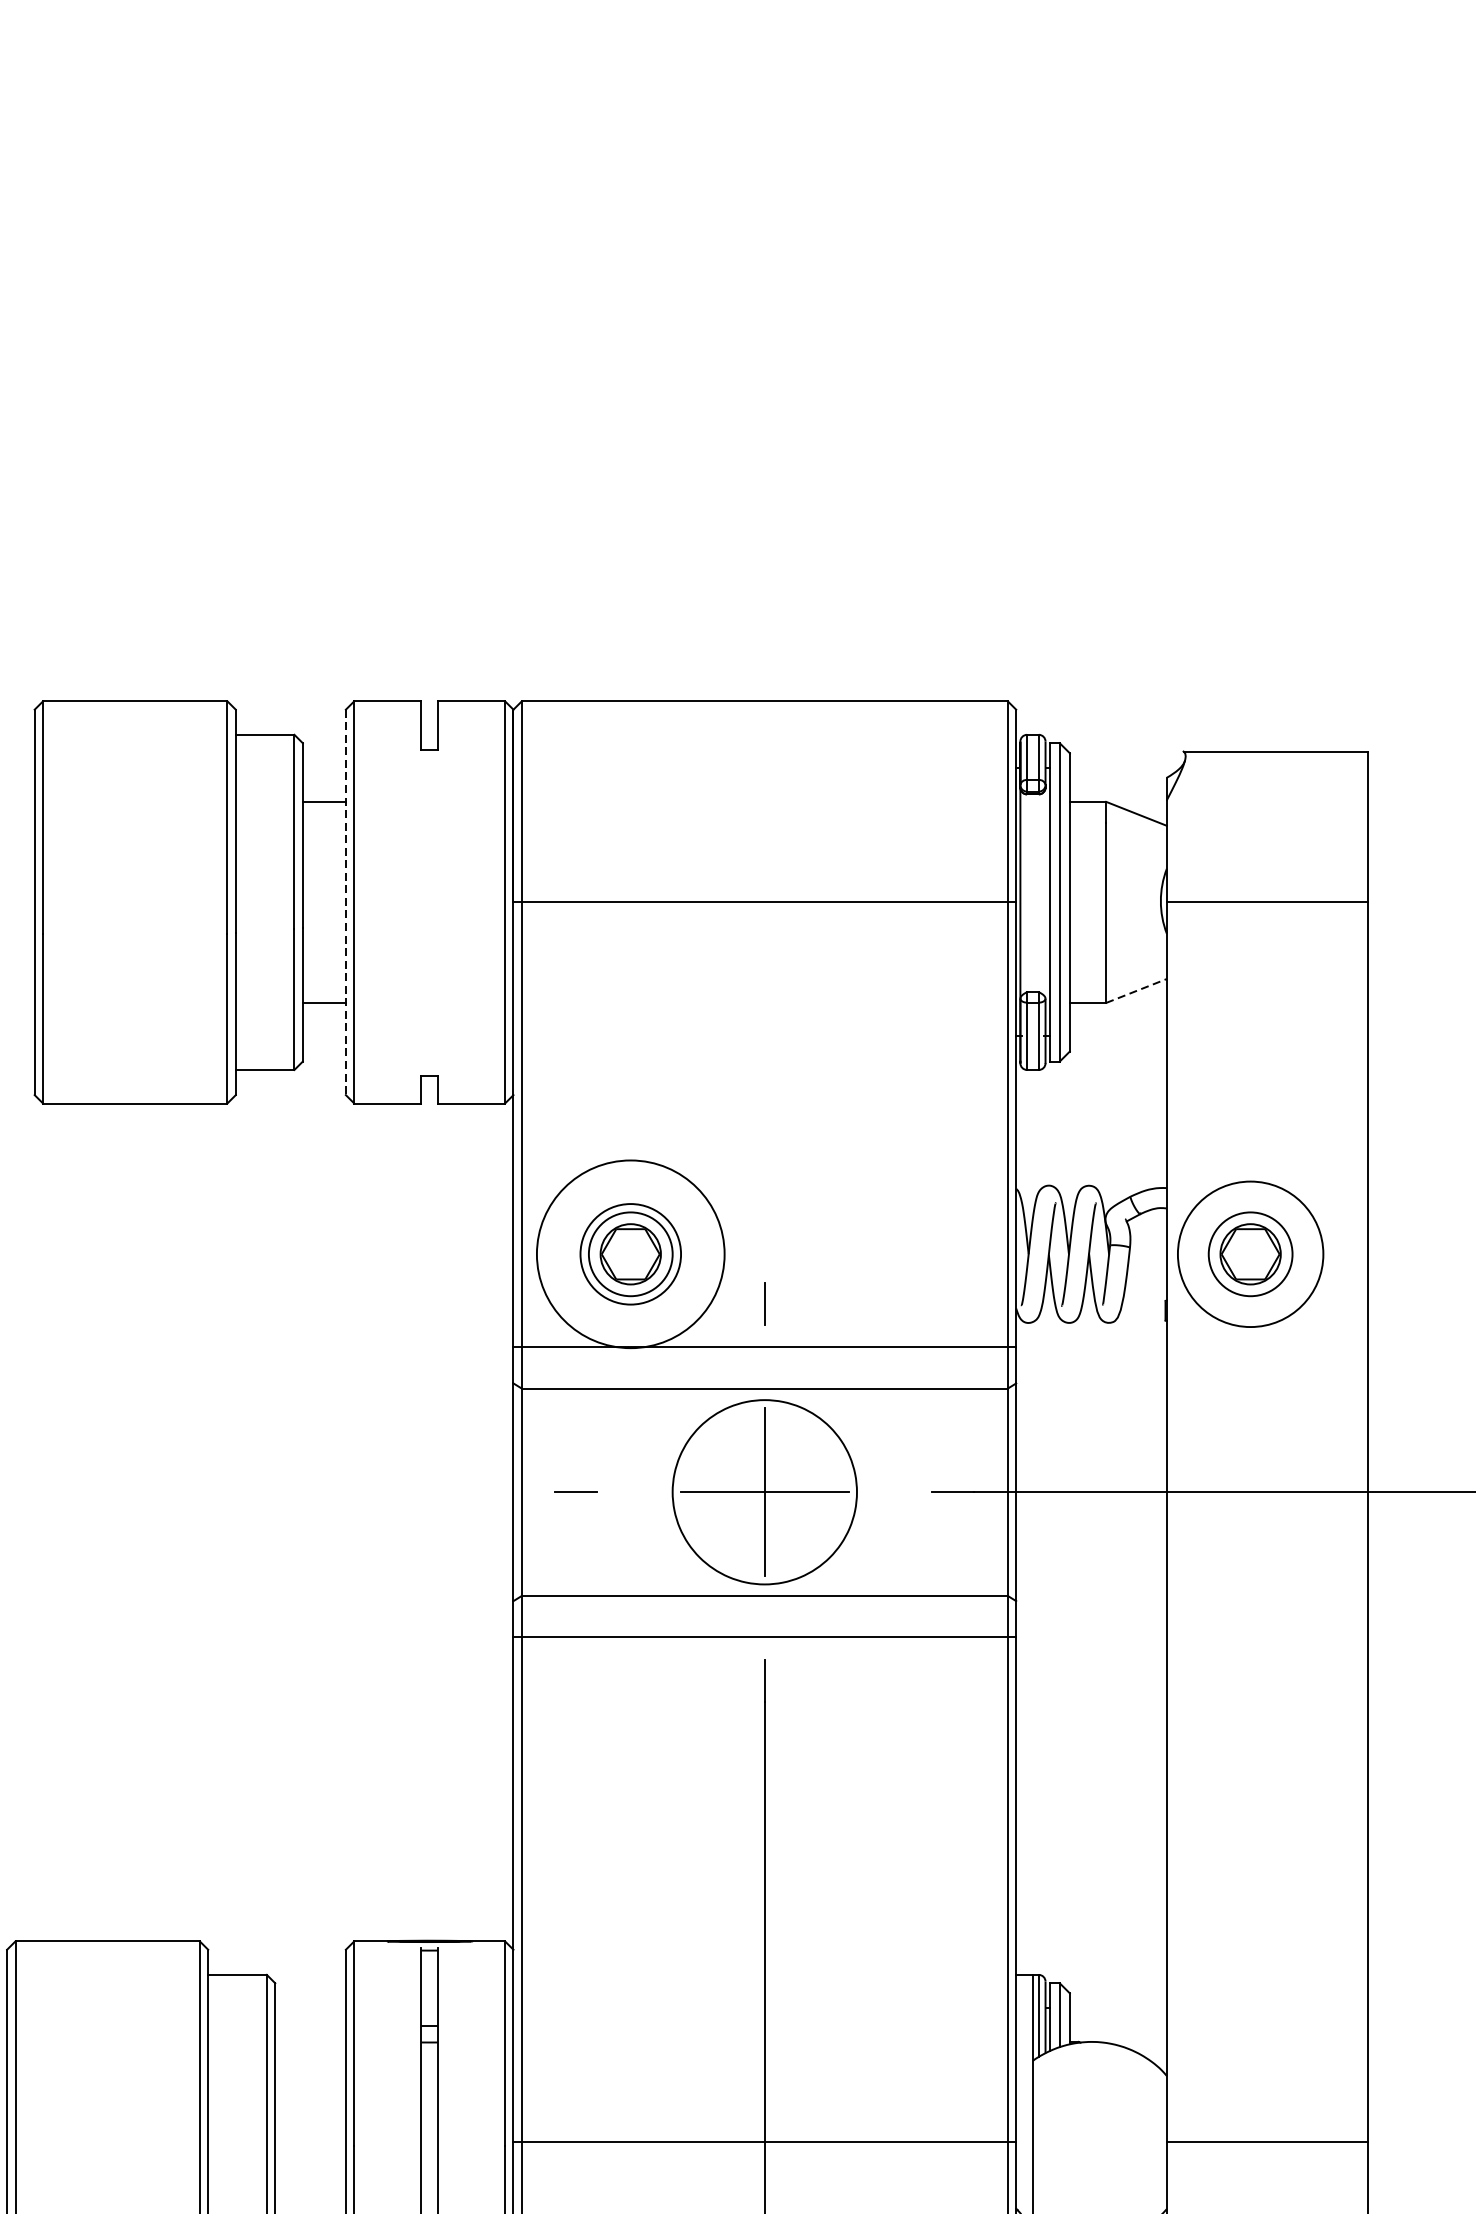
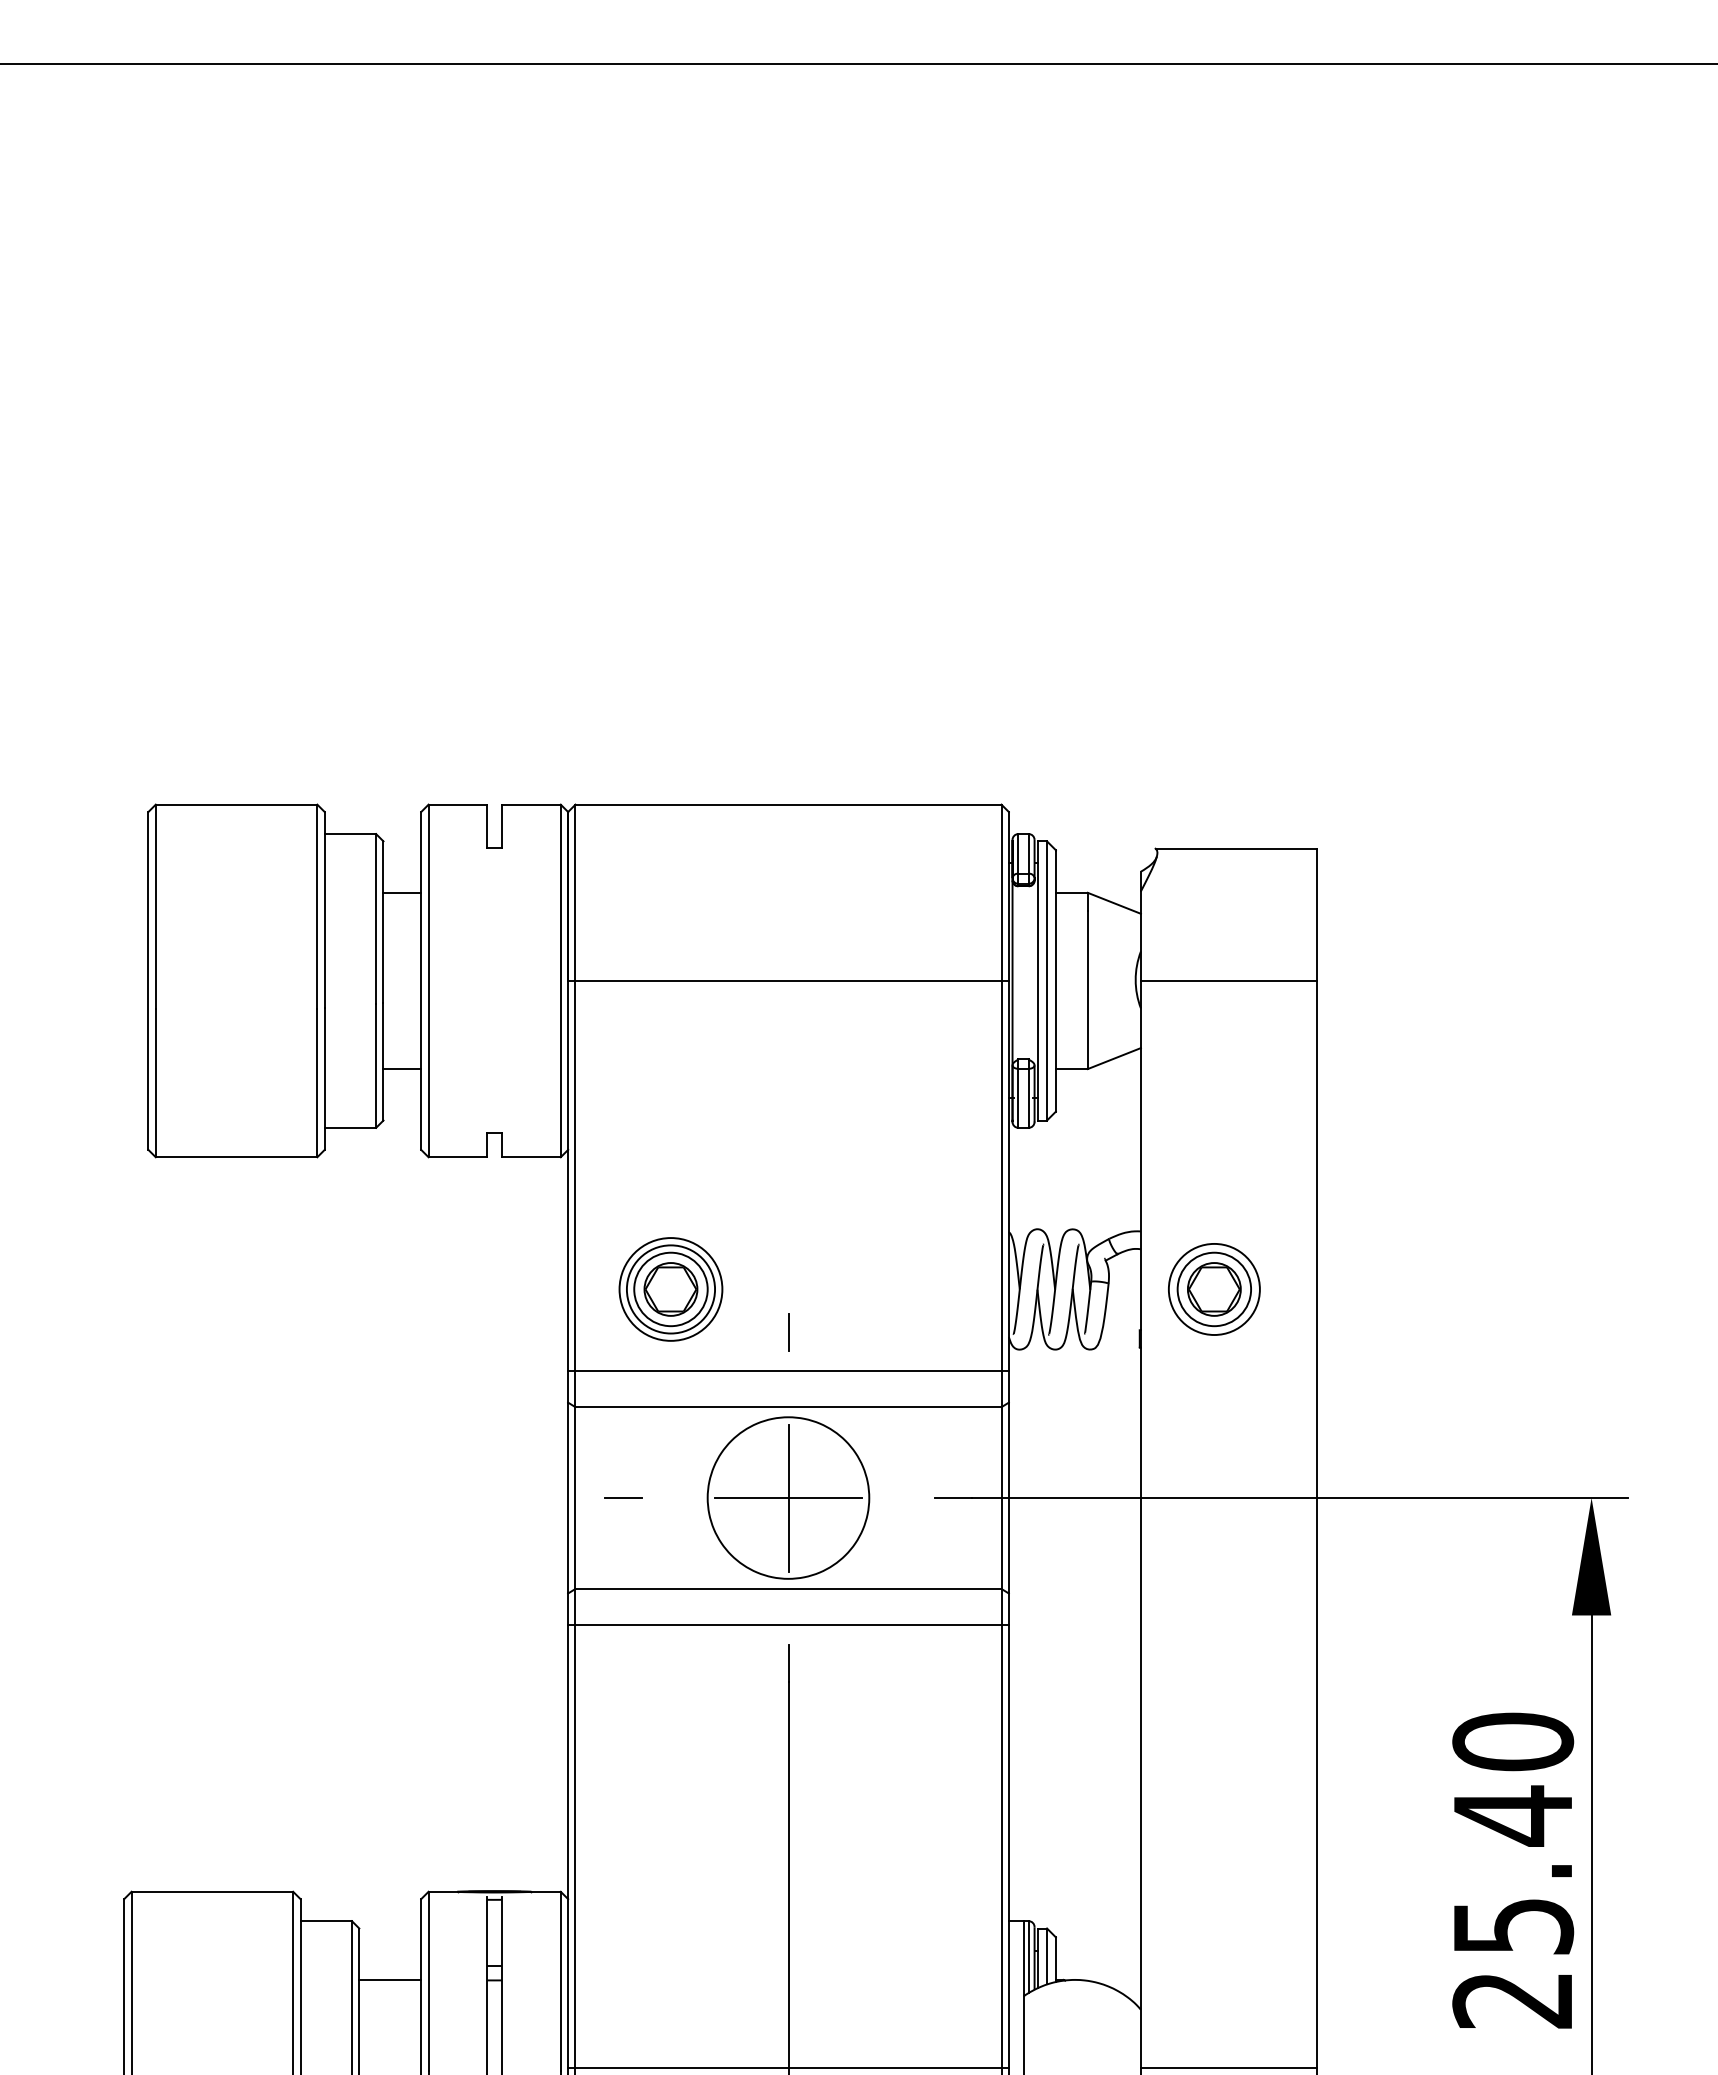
line: (346, 901) -> (421, 980), dashed -> solid
line: (1136, 990) -> (1114, 1058), dashed -> solid
circle: (630, 1254) -> (670, 1289), size x0.62
circle: (1249, 1254) -> (1213, 1289), size x0.71
line: (310, 2041) -> (390, 1979), added

